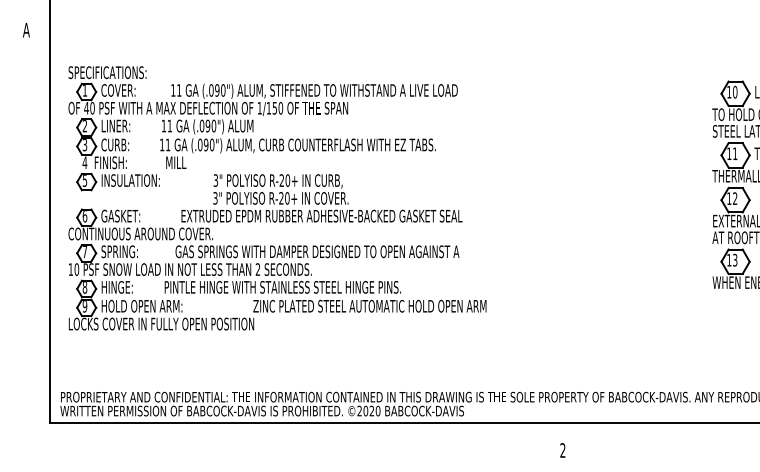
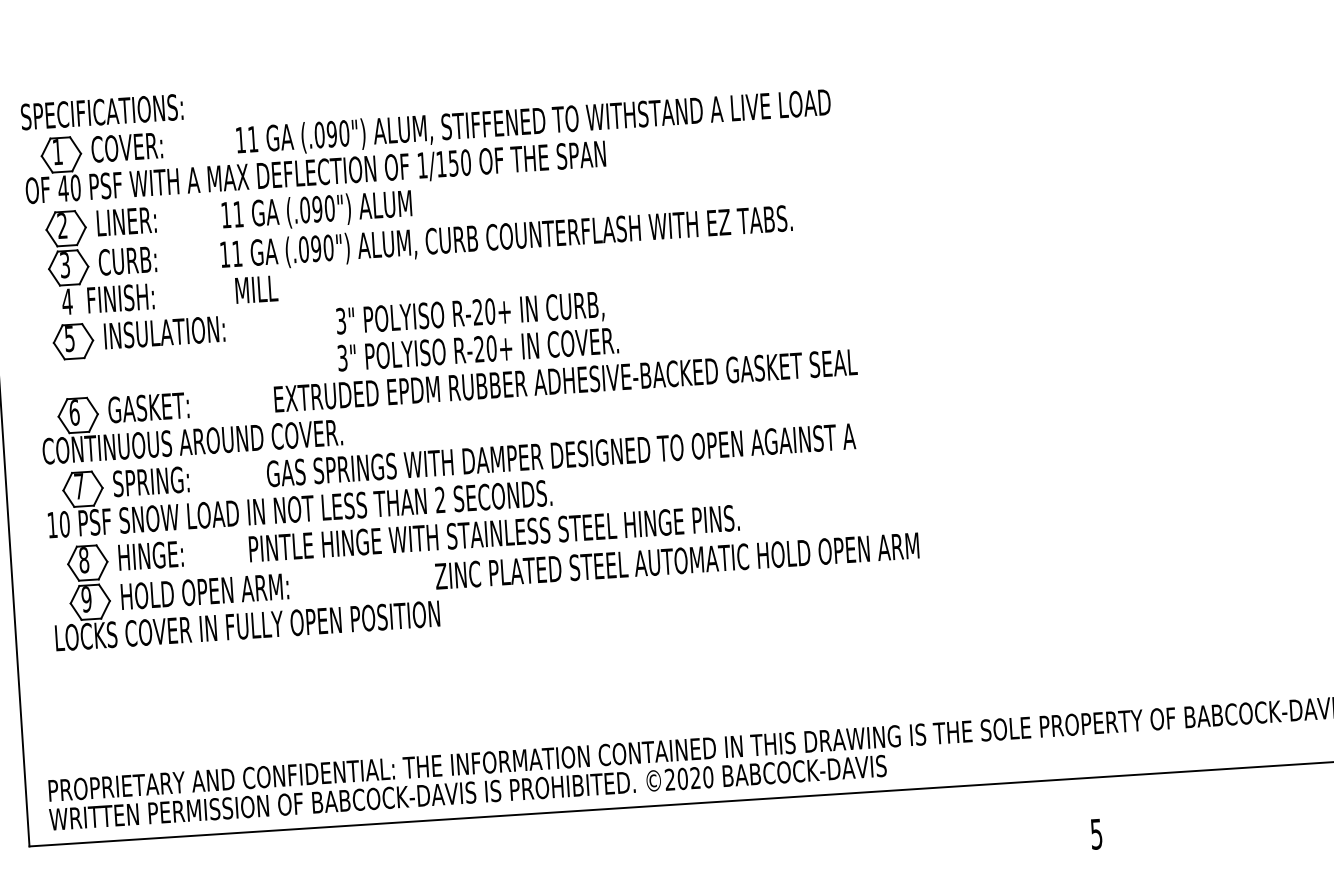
text: (562, 450) -> (1095, 834), 2 -> 5

